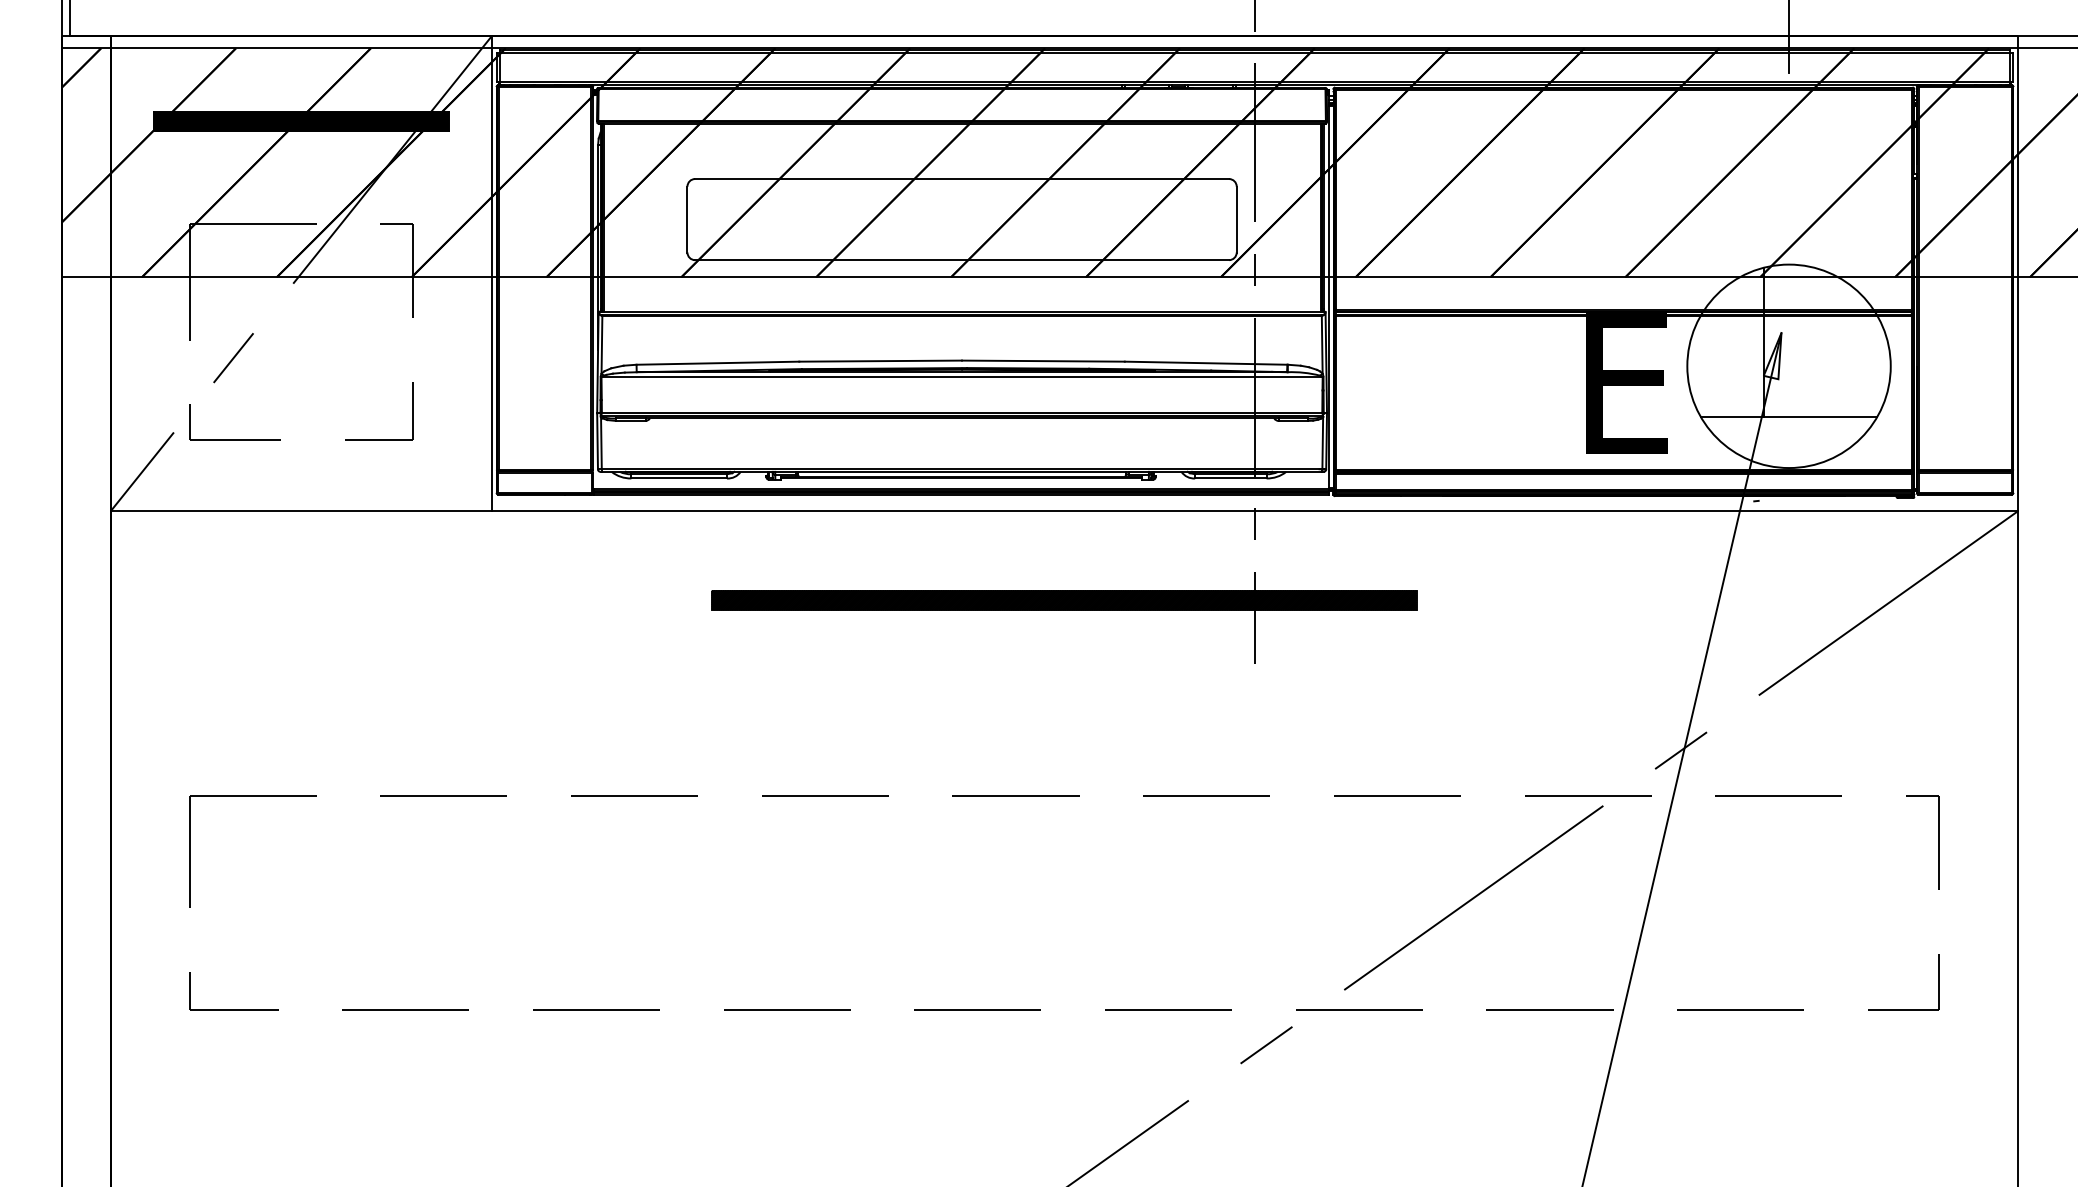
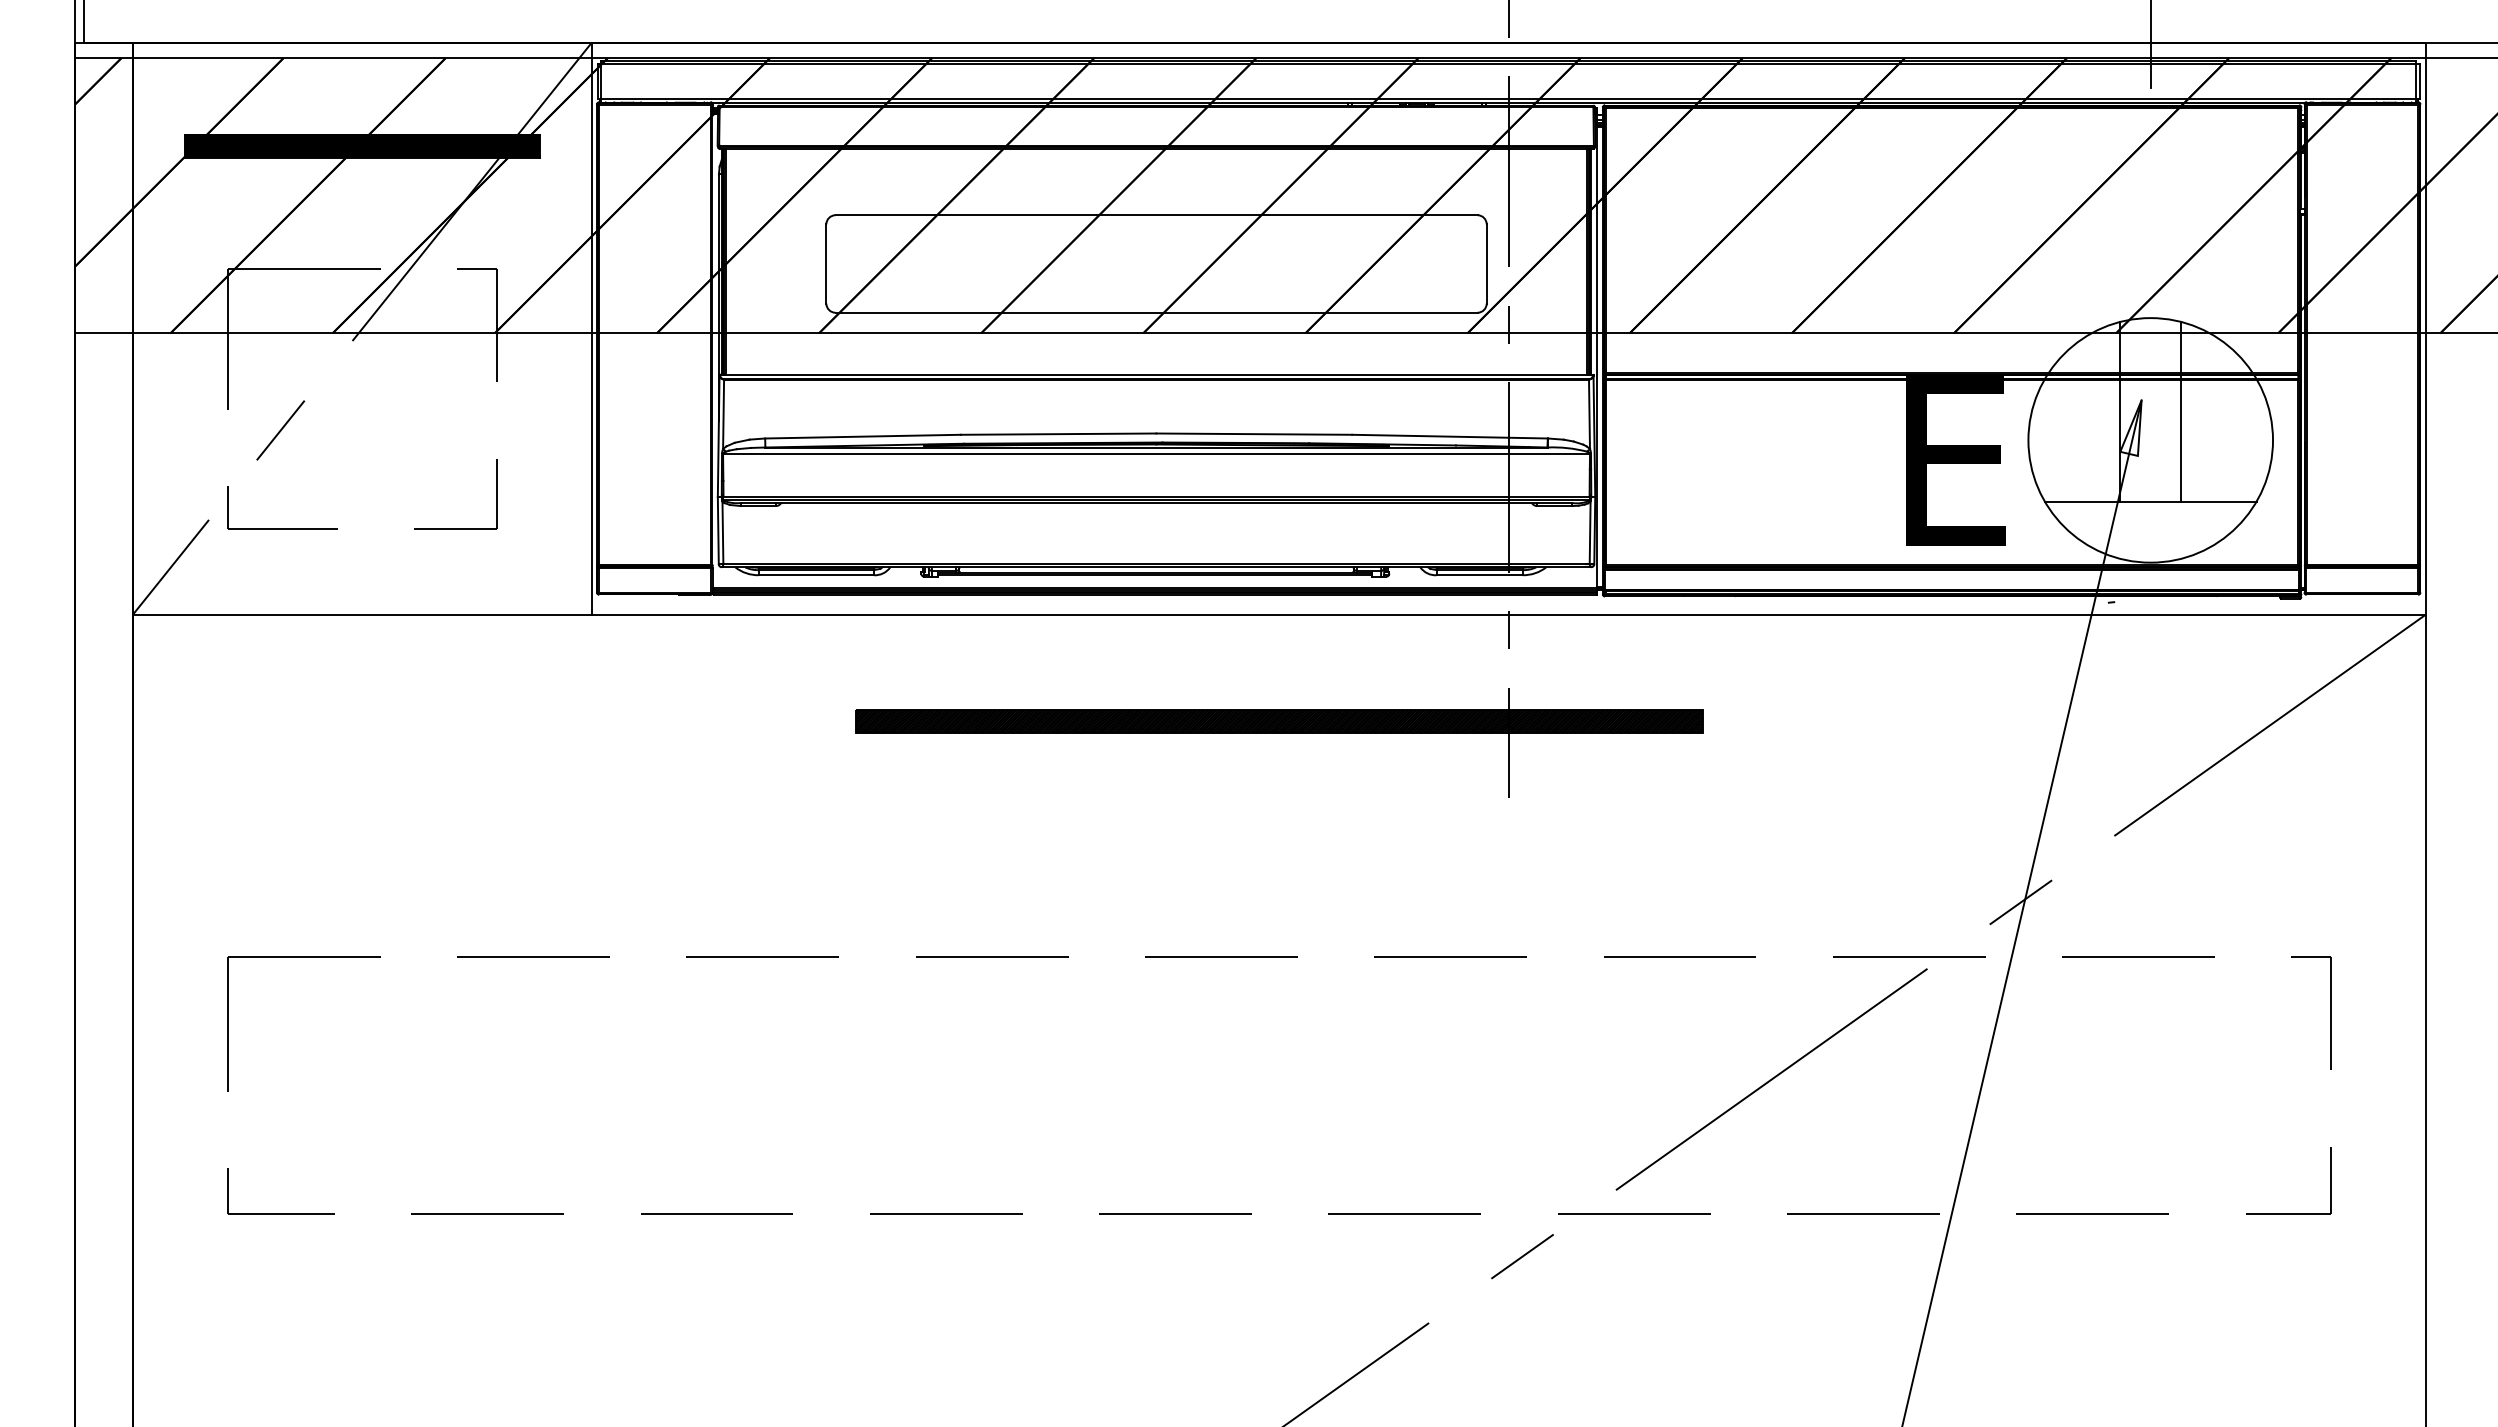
line: (1814, 342) -> (2181, 411), added

